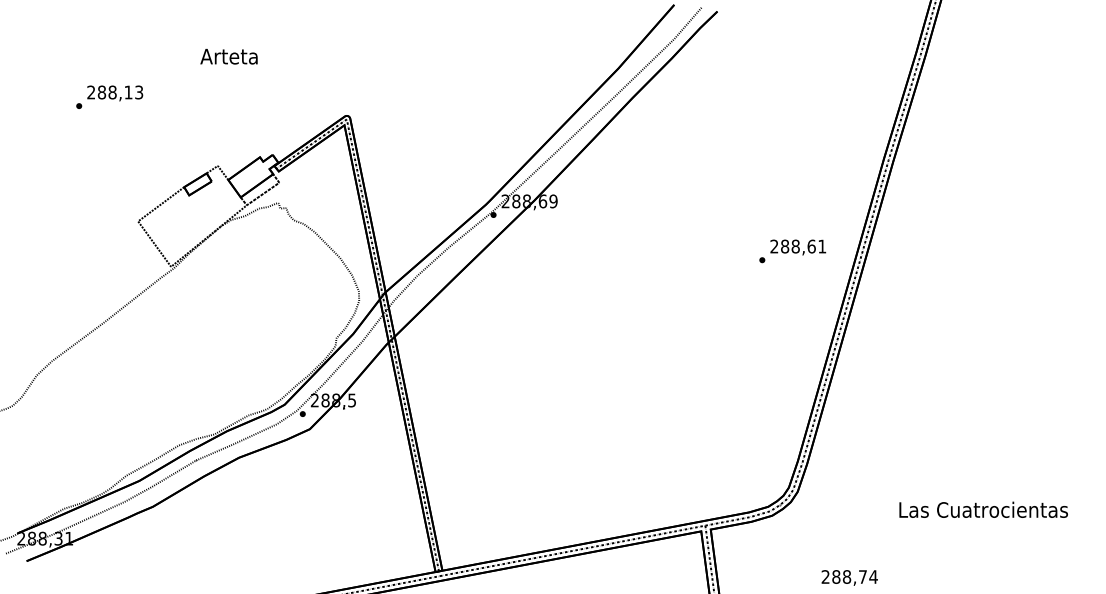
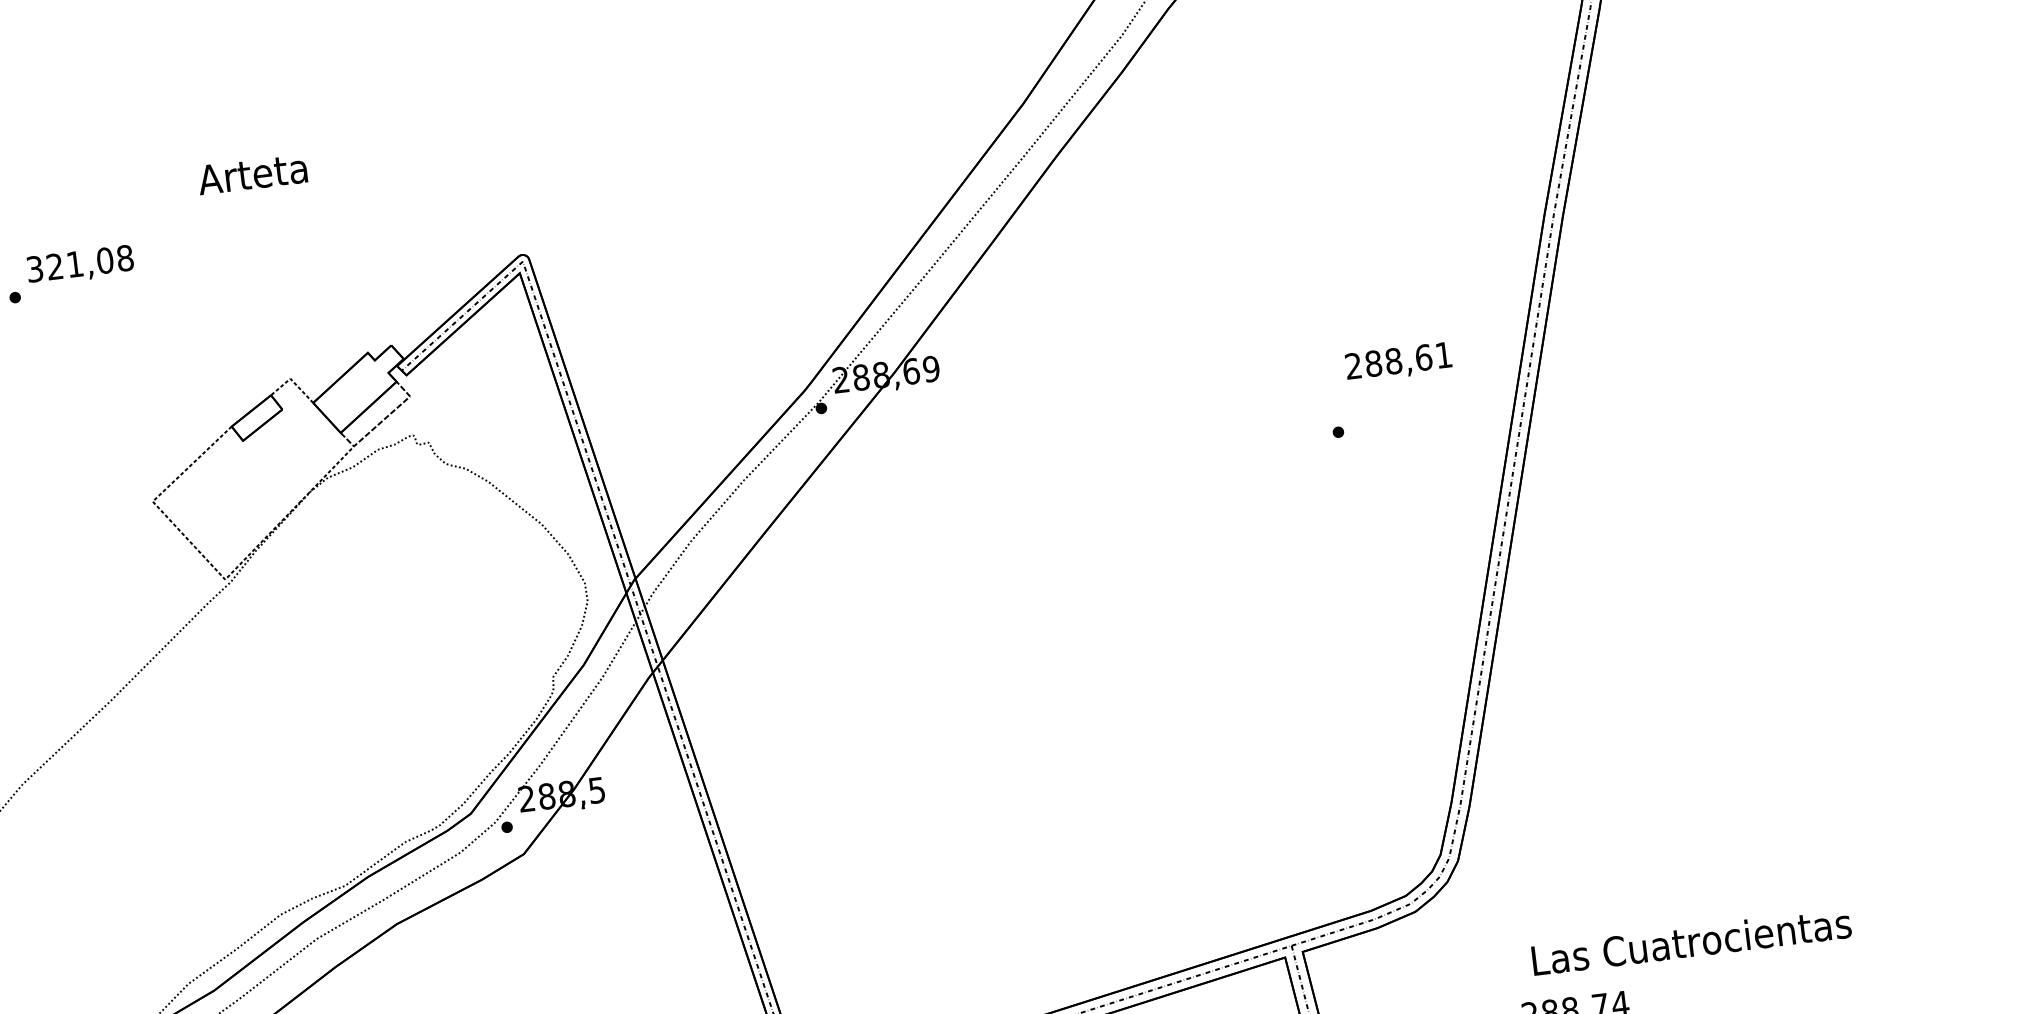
text: (228, 56) -> (251, 174), moved
text: (115, 92) -> (80, 263), 288,13 -> 321,08
text: (798, 247) -> (1399, 362), moved
text: (983, 509) -> (1691, 941), moved

